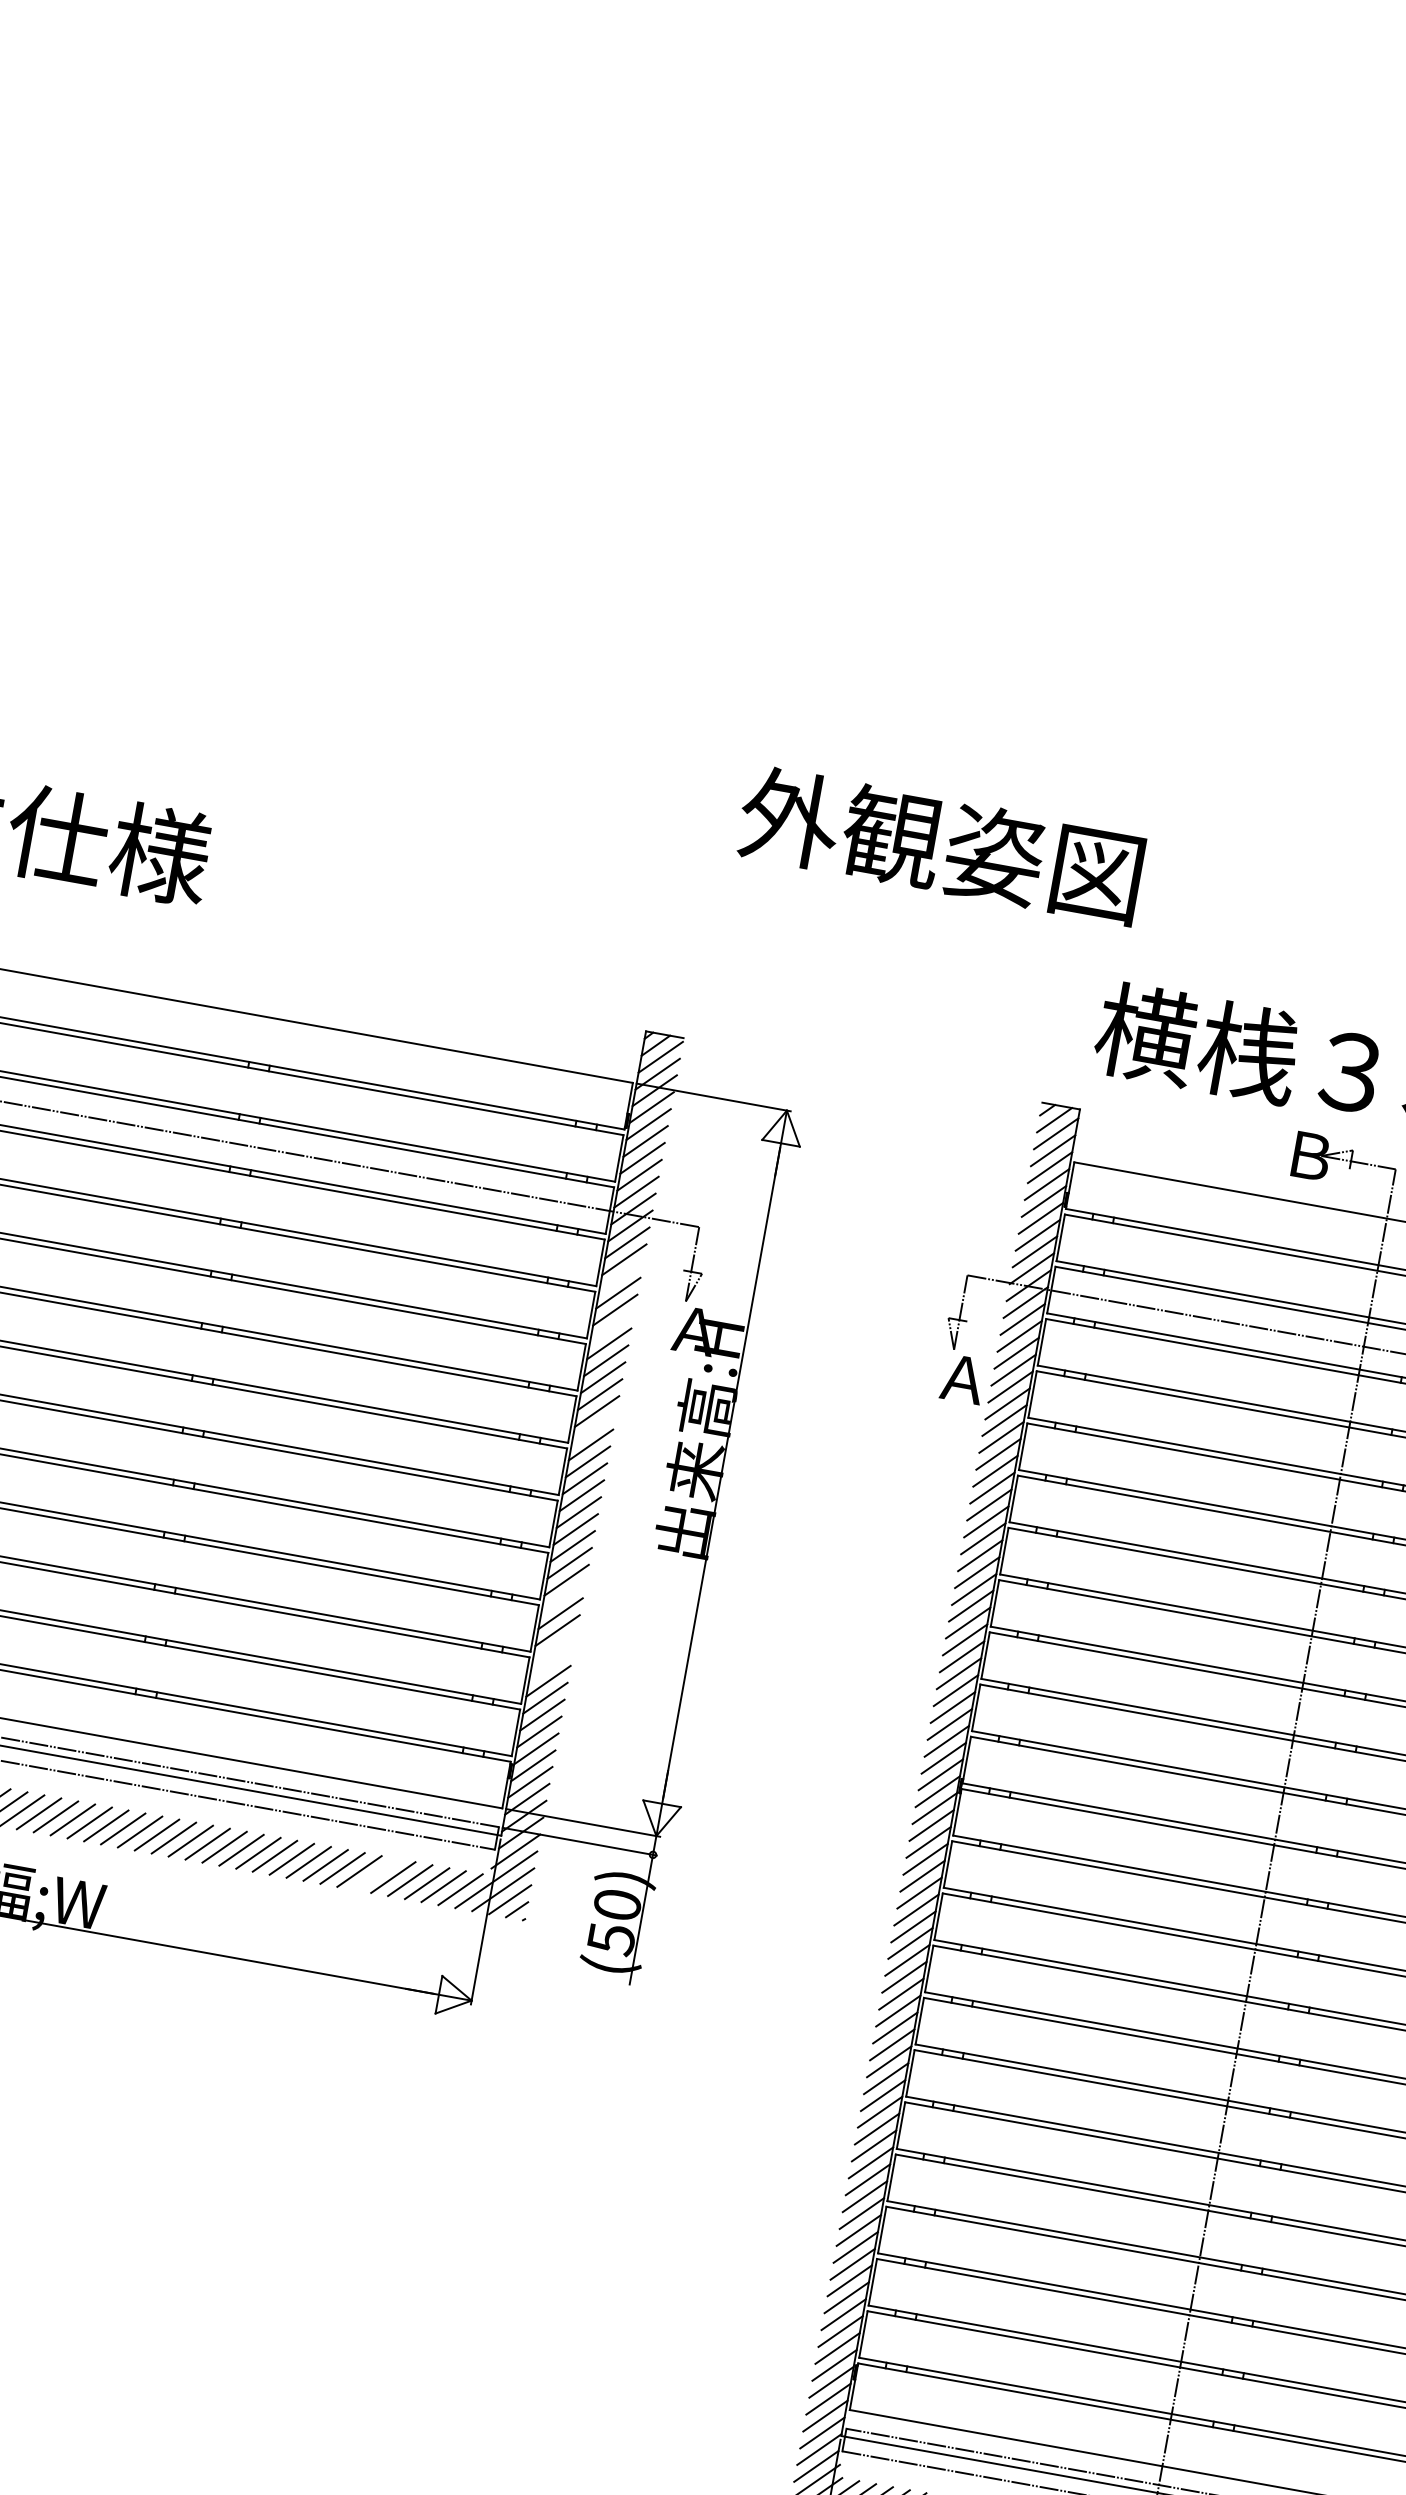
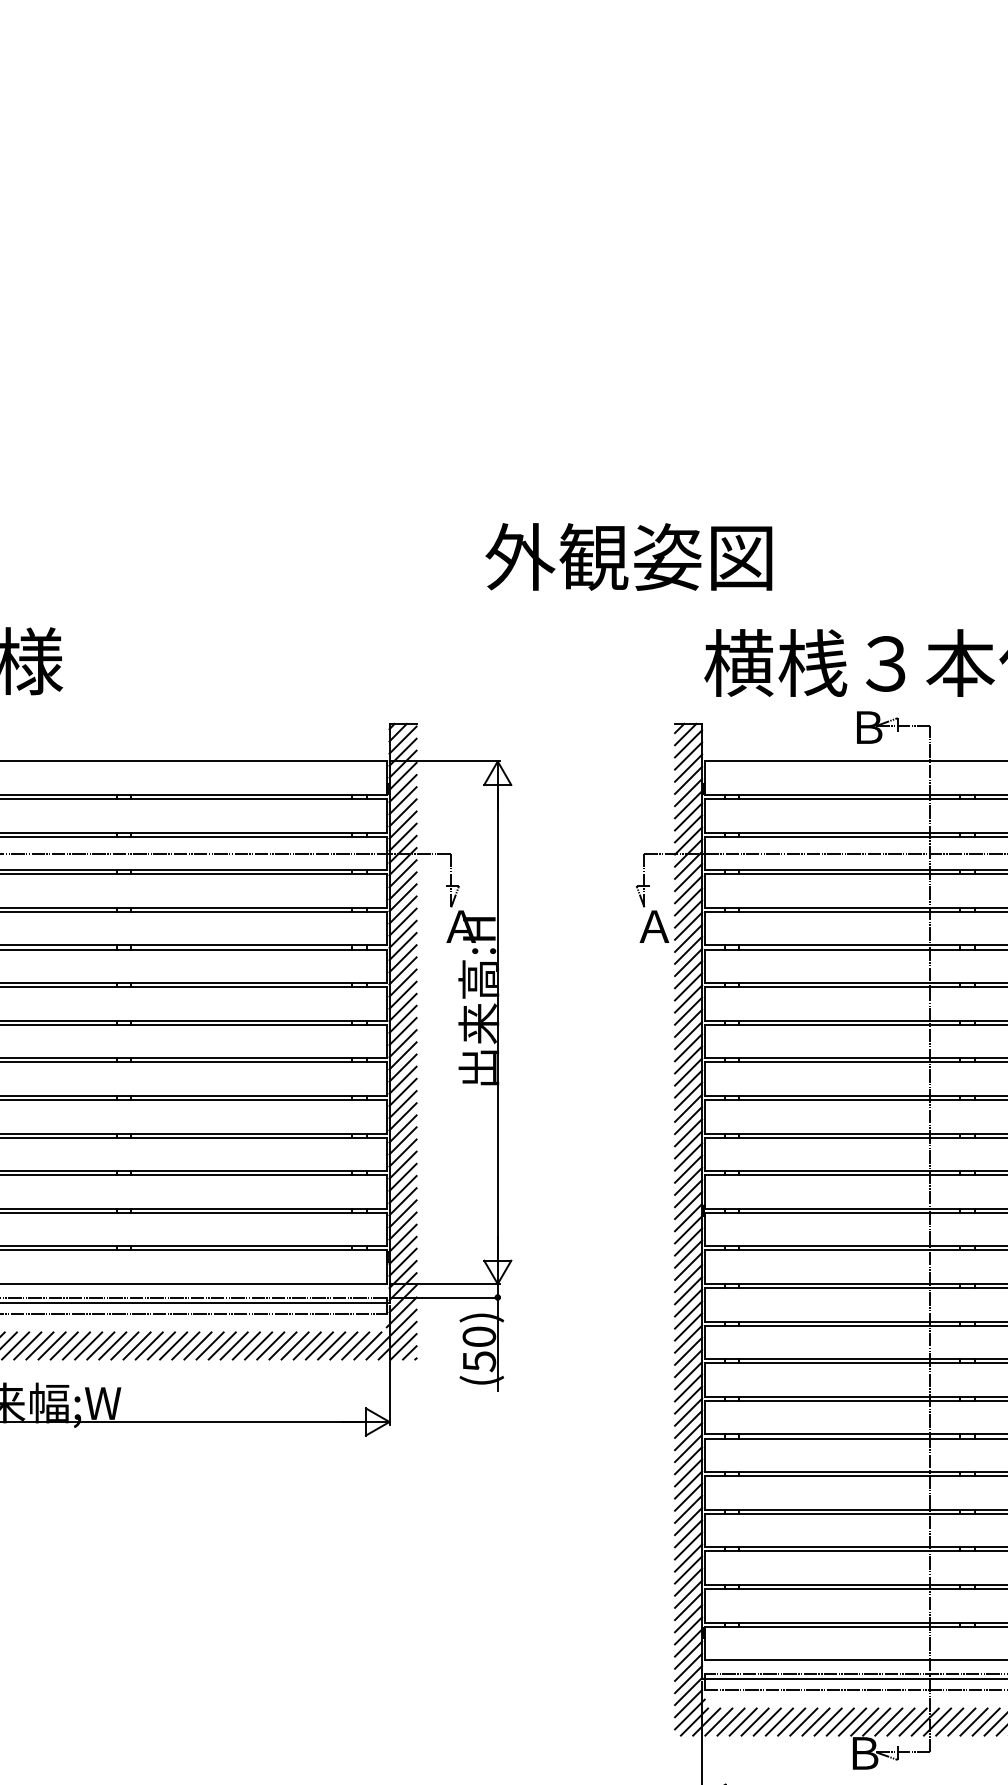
text: (940, 844) -> (628, 556), moved
line: (620, 1275) -> (402, 897), added
line: (611, 1325) -> (402, 933), added
line: (593, 1427) -> (402, 1006), added
line: (562, 1596) -> (402, 1128), added
line: (553, 1646) -> (402, 1164), added
line: (550, 1663) -> (402, 1176), added
line: (375, 1873) -> (306, 1345), added

